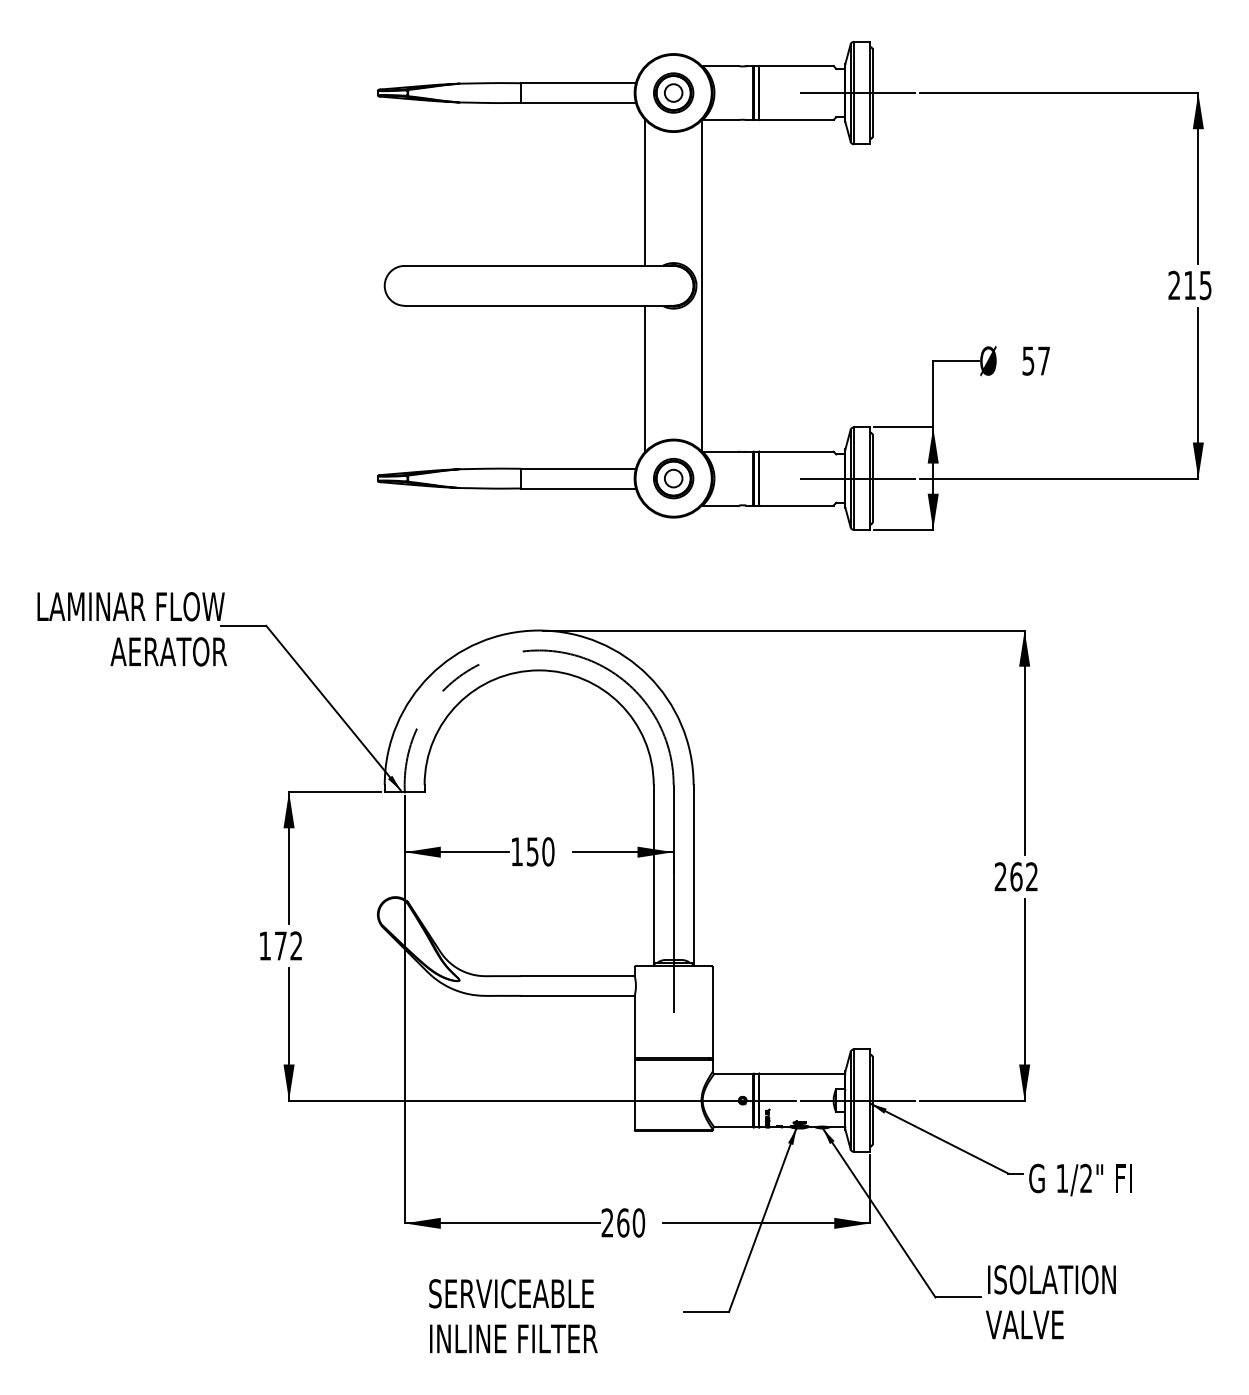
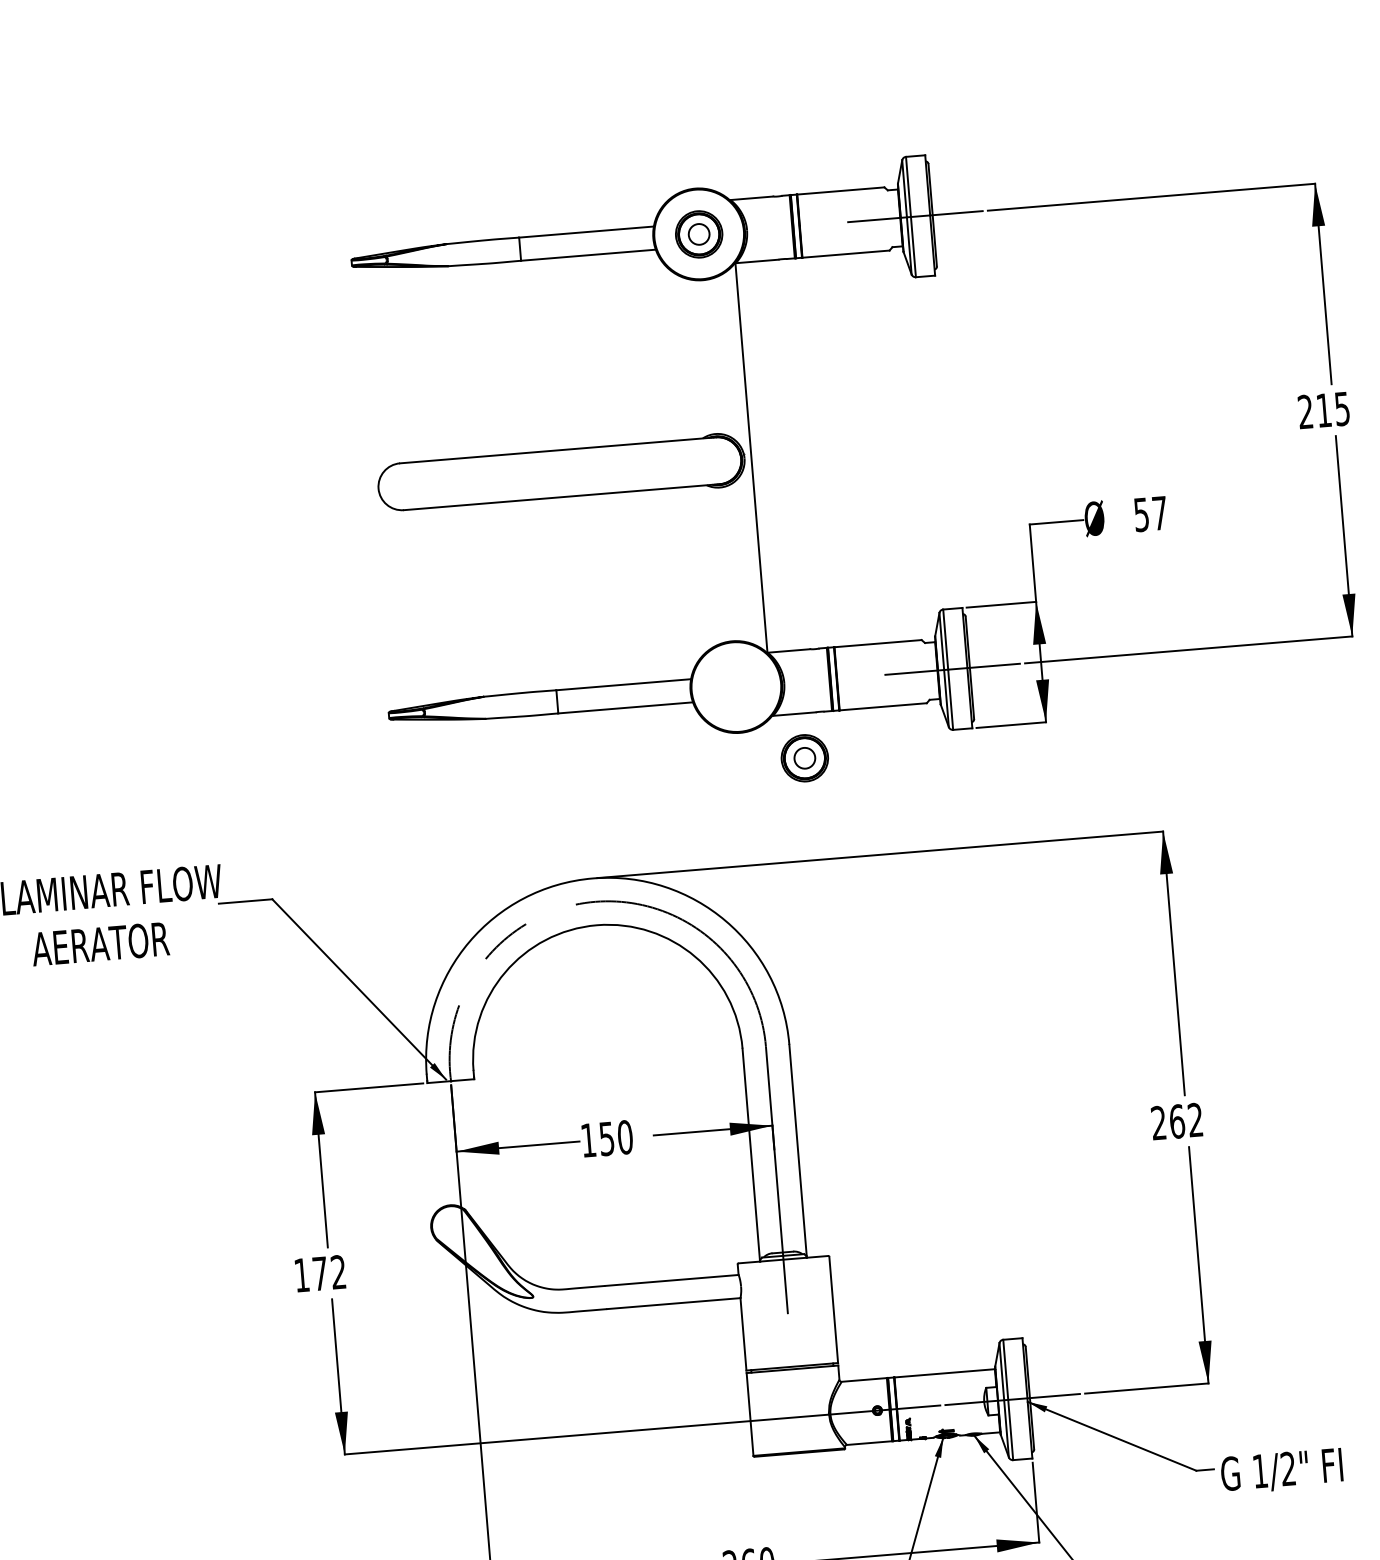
line: (644, 192) -> (674, 354), removed
line: (644, 378) -> (692, 572), removed
part: (673, 478) -> (804, 758), moved
text: (168, 651) -> (100, 943), moved

